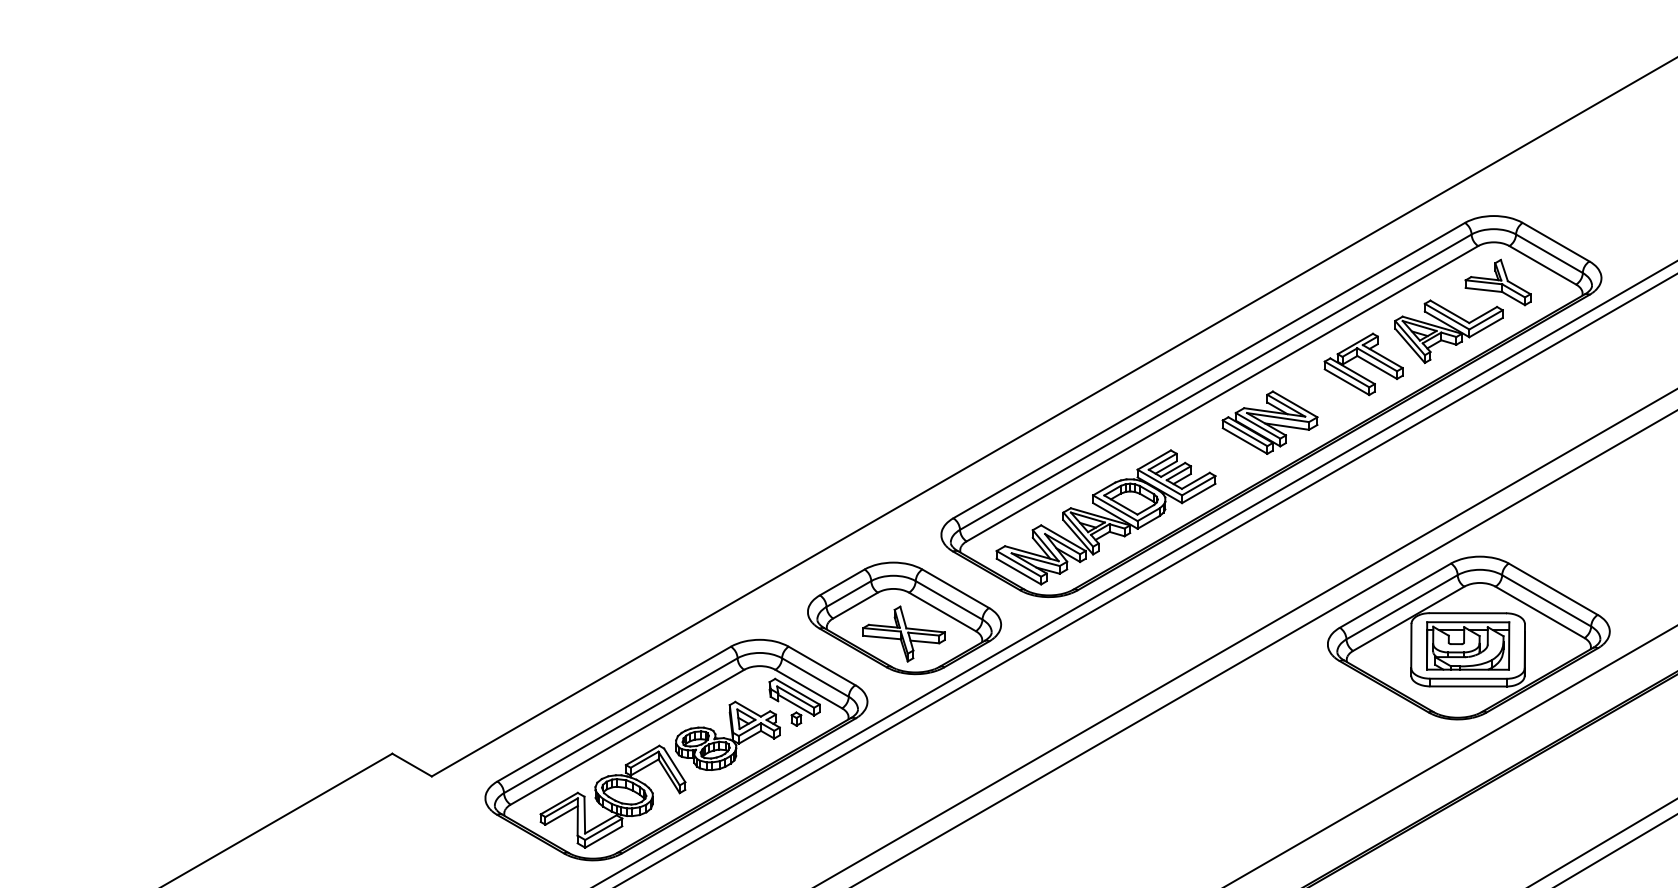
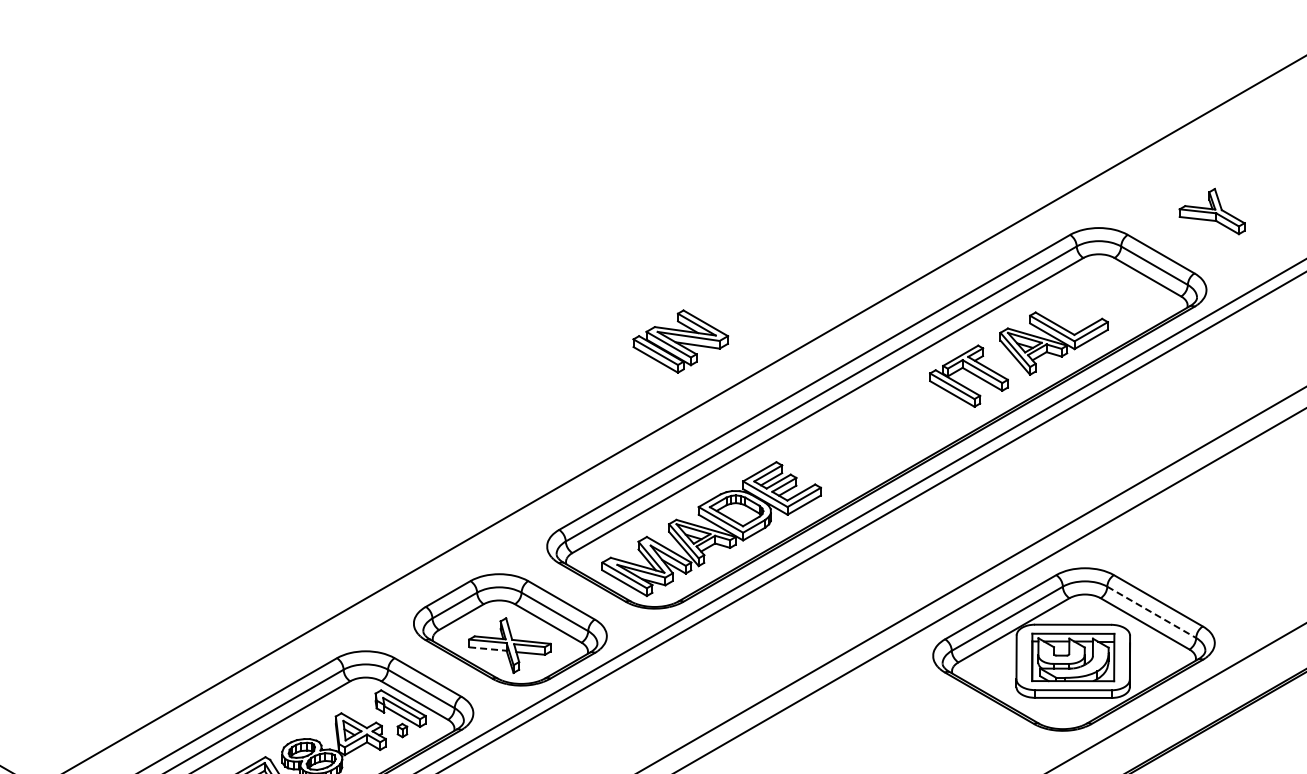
part: (1497, 282) -> (1211, 211), moved
part: (1269, 422) -> (680, 341), moved
line: (1547, 601) -> (1152, 613), solid -> dashed
line: (882, 637) -> (488, 648), solid -> dashed

